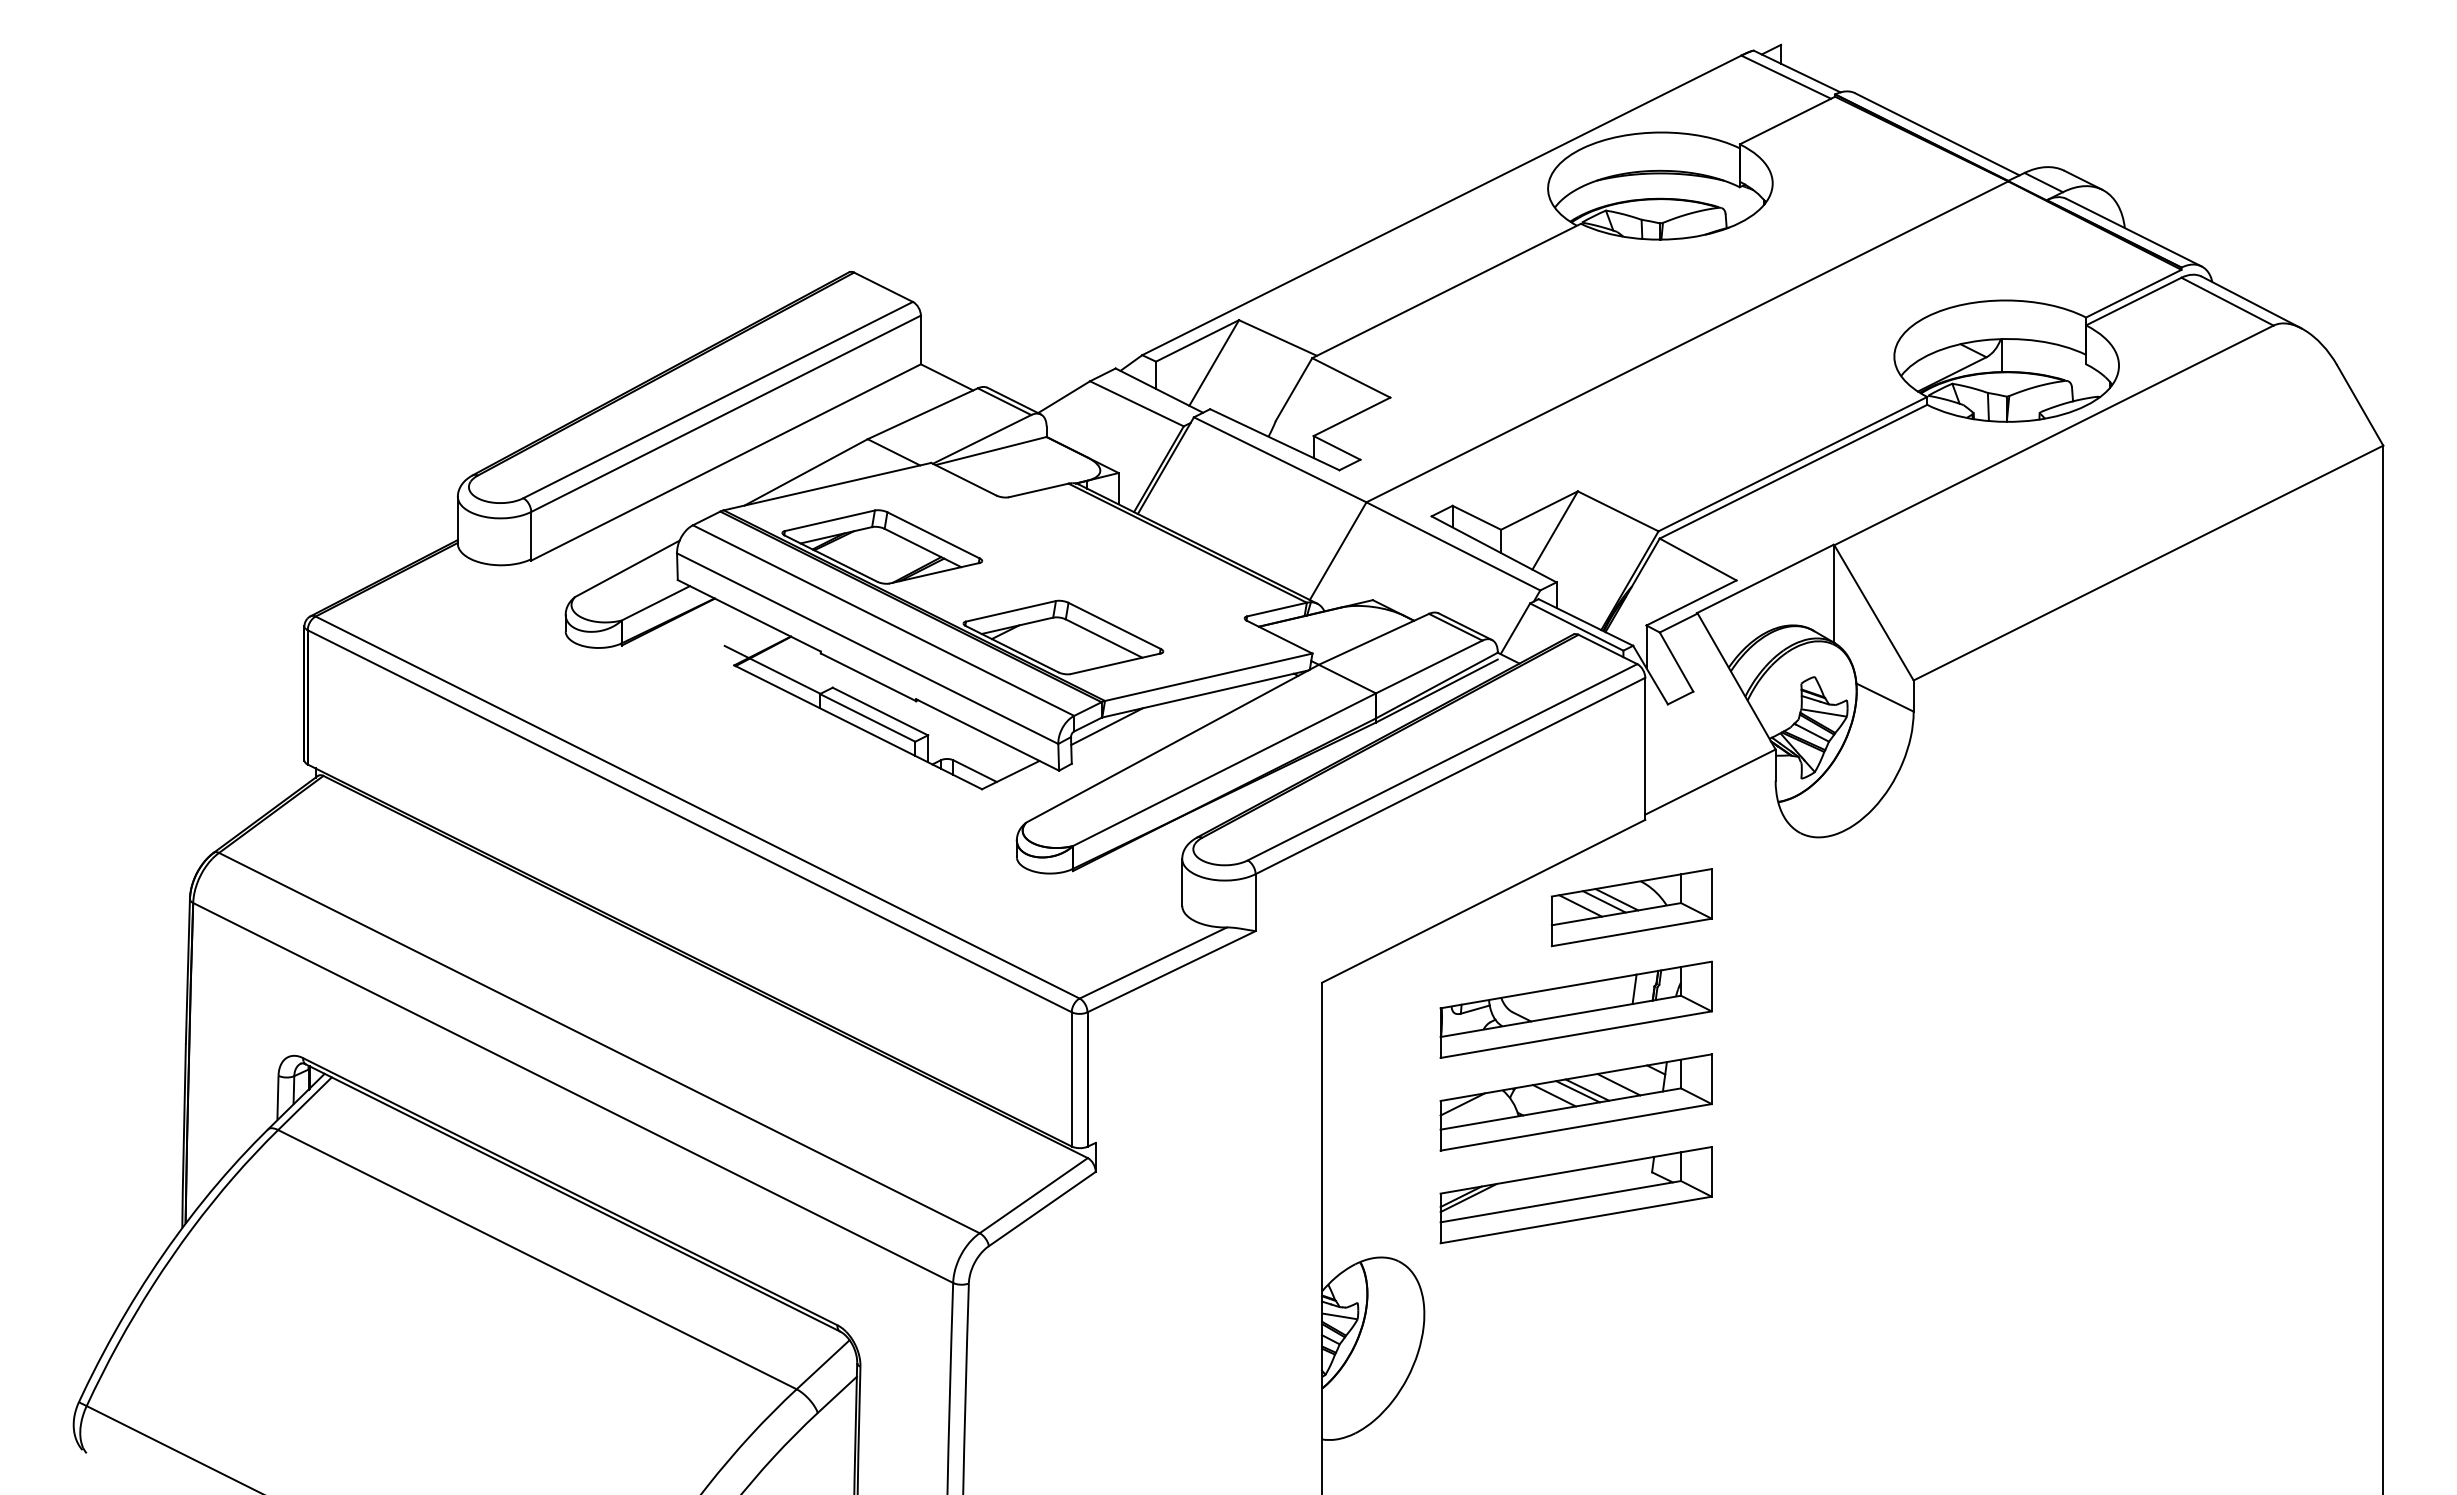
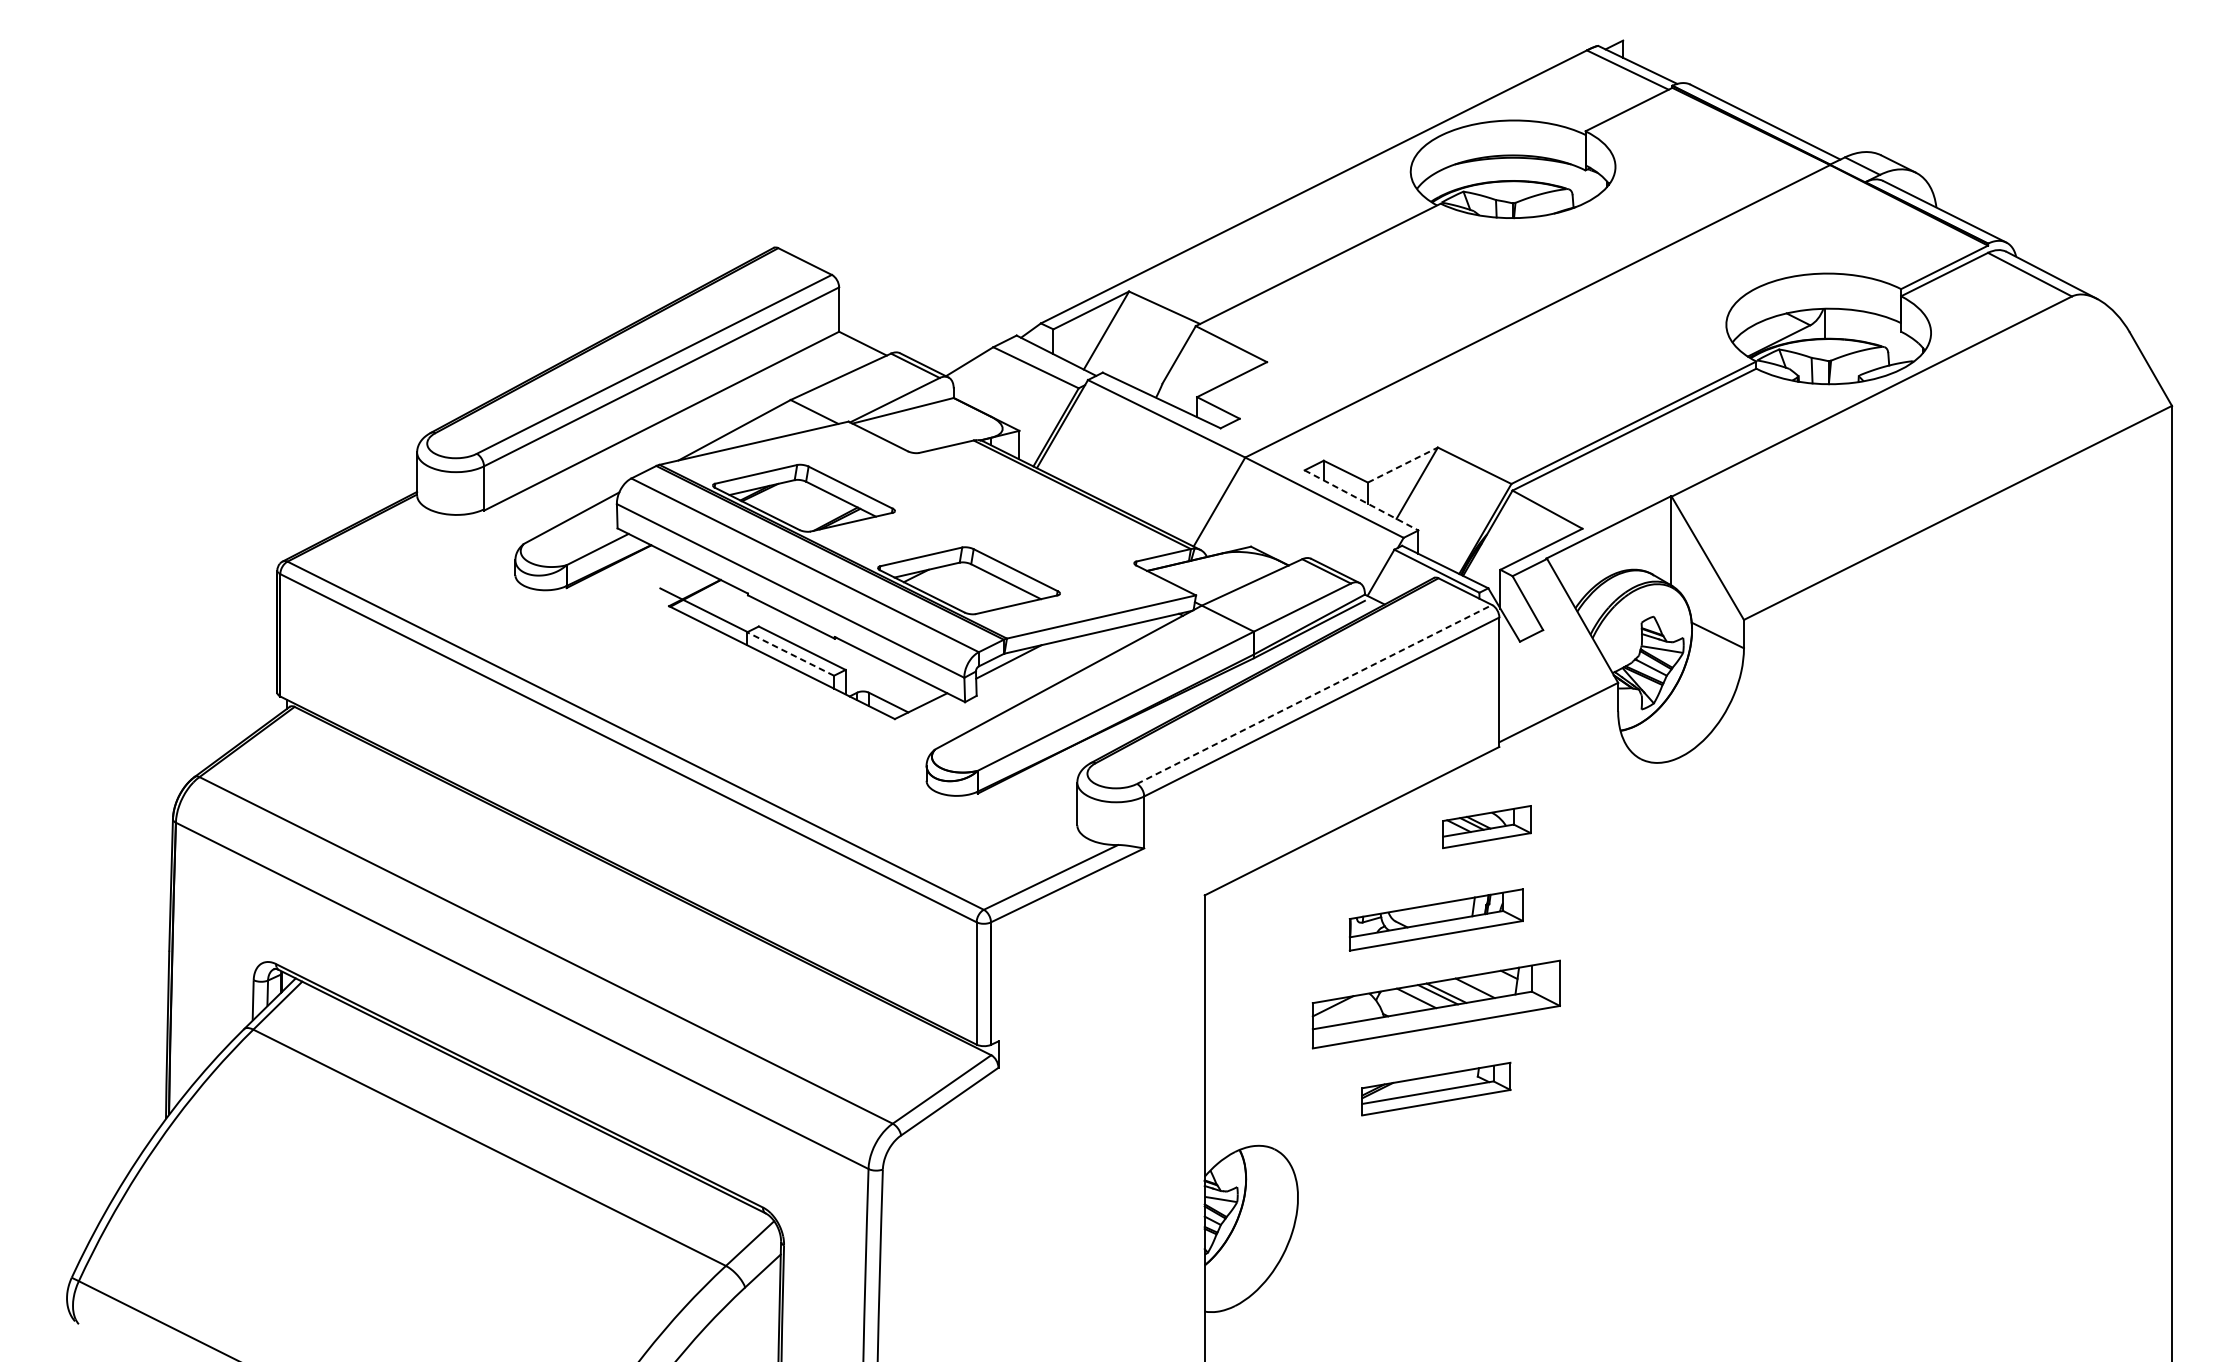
line: (1539, 510) -> (1402, 464), solid -> dashed
line: (1494, 549) -> (1361, 500), solid -> dashed
line: (867, 717) -> (790, 653), solid -> dashed
line: (1442, 762) -> (1314, 694), solid -> dashed
part: (1631, 907) -> (1486, 826), size x0.6
part: (1575, 1009) -> (1435, 919), size x0.7
part: (1575, 1195) -> (1435, 1089), size x0.6

